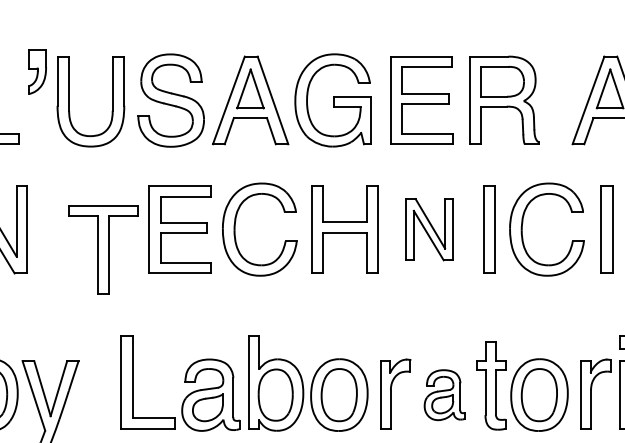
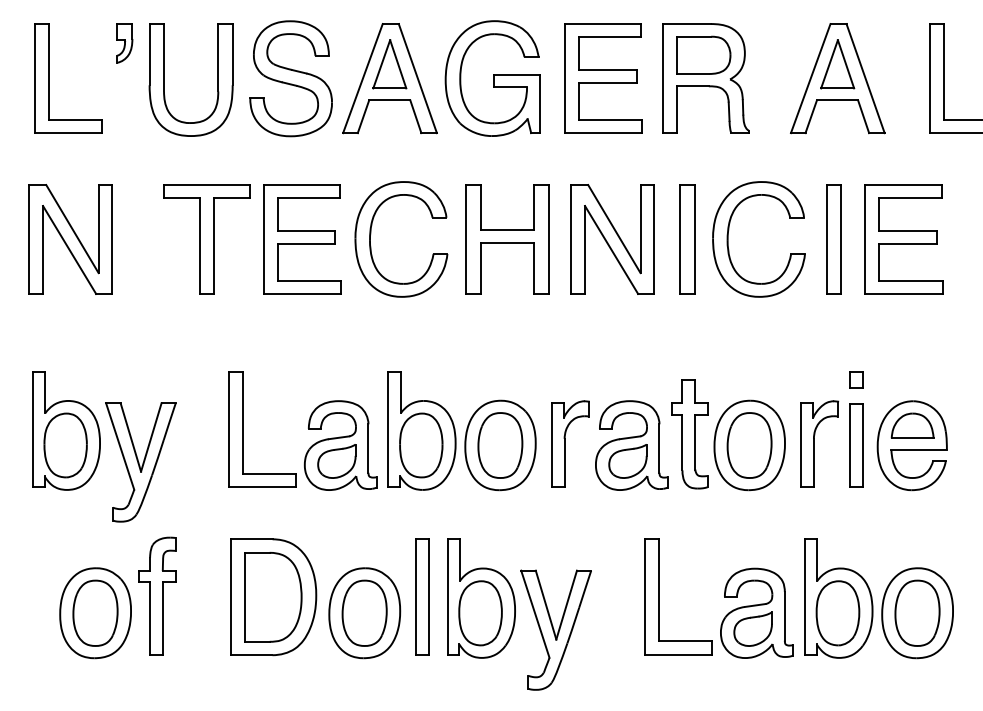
part: (37, 72) -> (124, 43), size x0.71
part: (429, 229) -> (612, 239), size x1.43
part: (103, 249) -> (206, 239), moved
part: (444, 395) -> (631, 445), size x1.43

